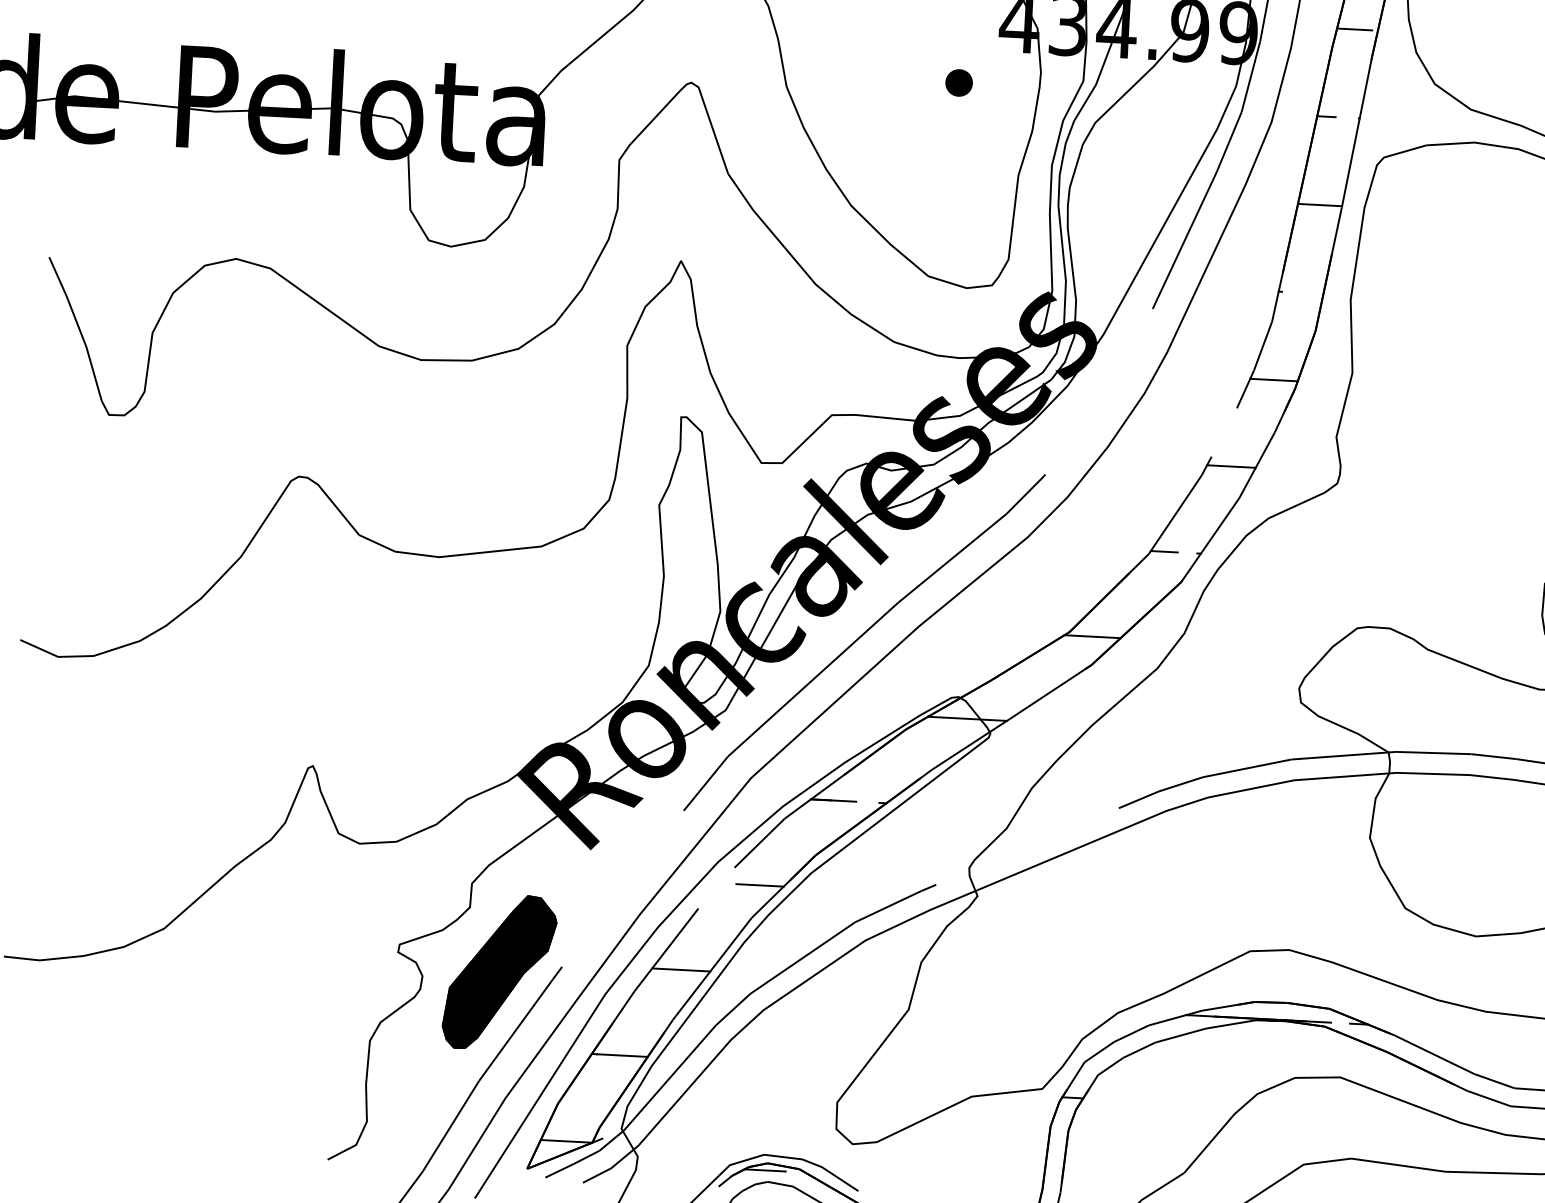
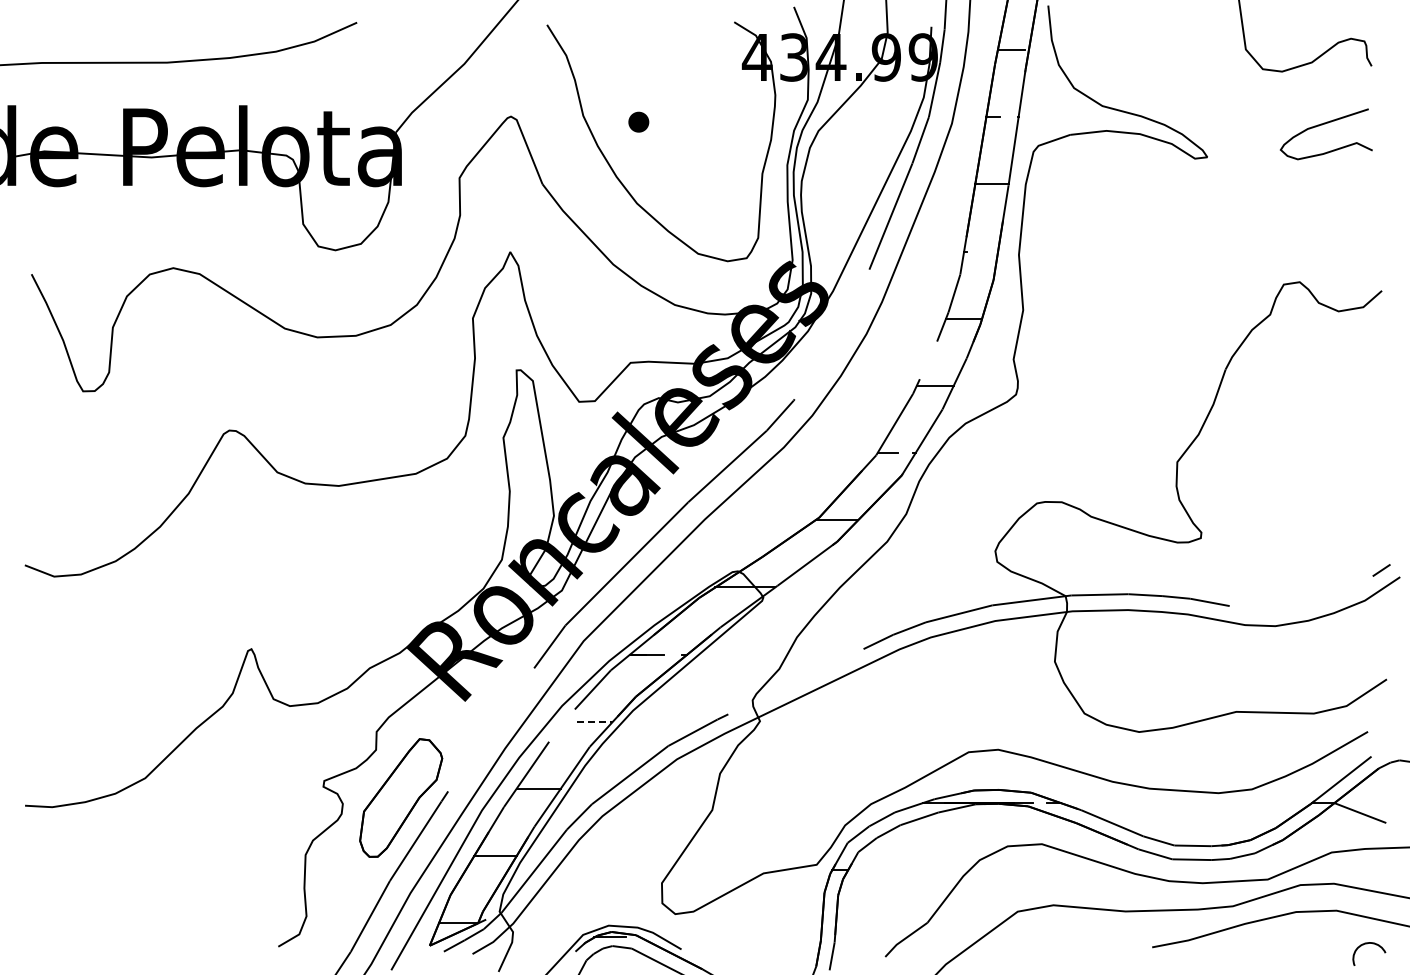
part: (958, 82) -> (638, 121), moved
line: (759, 884) -> (594, 721), solid -> dashed
fill: (500, 971) -> (401, 797), removed

